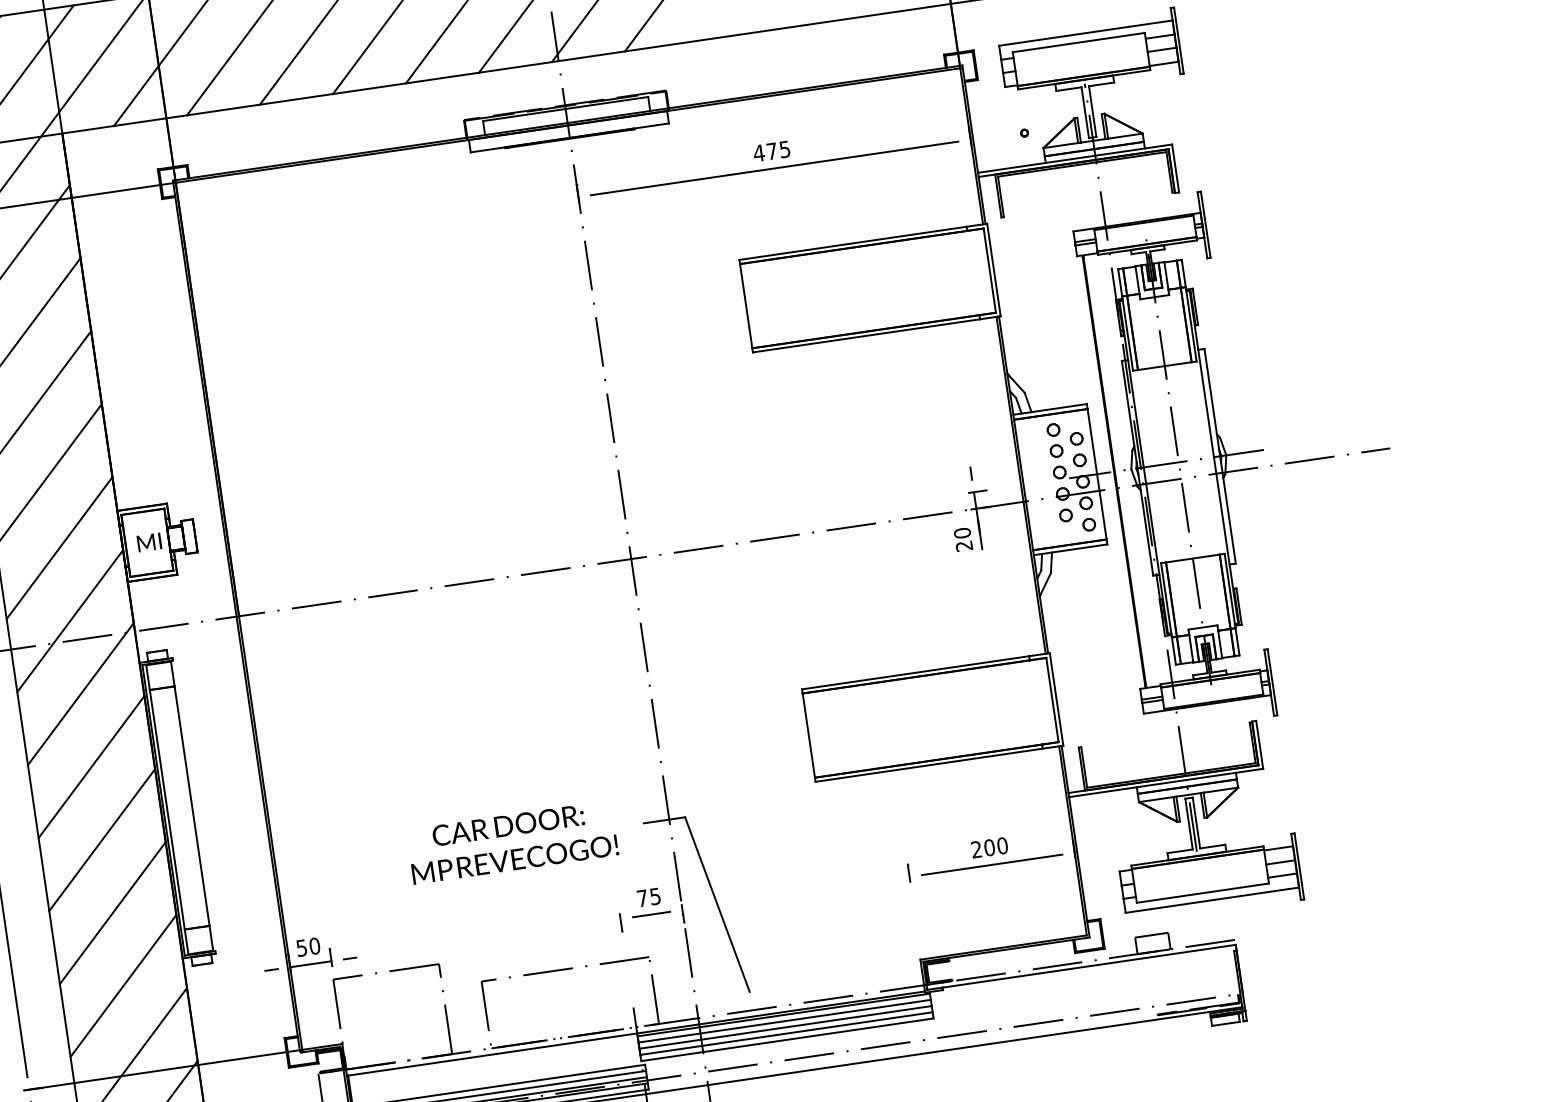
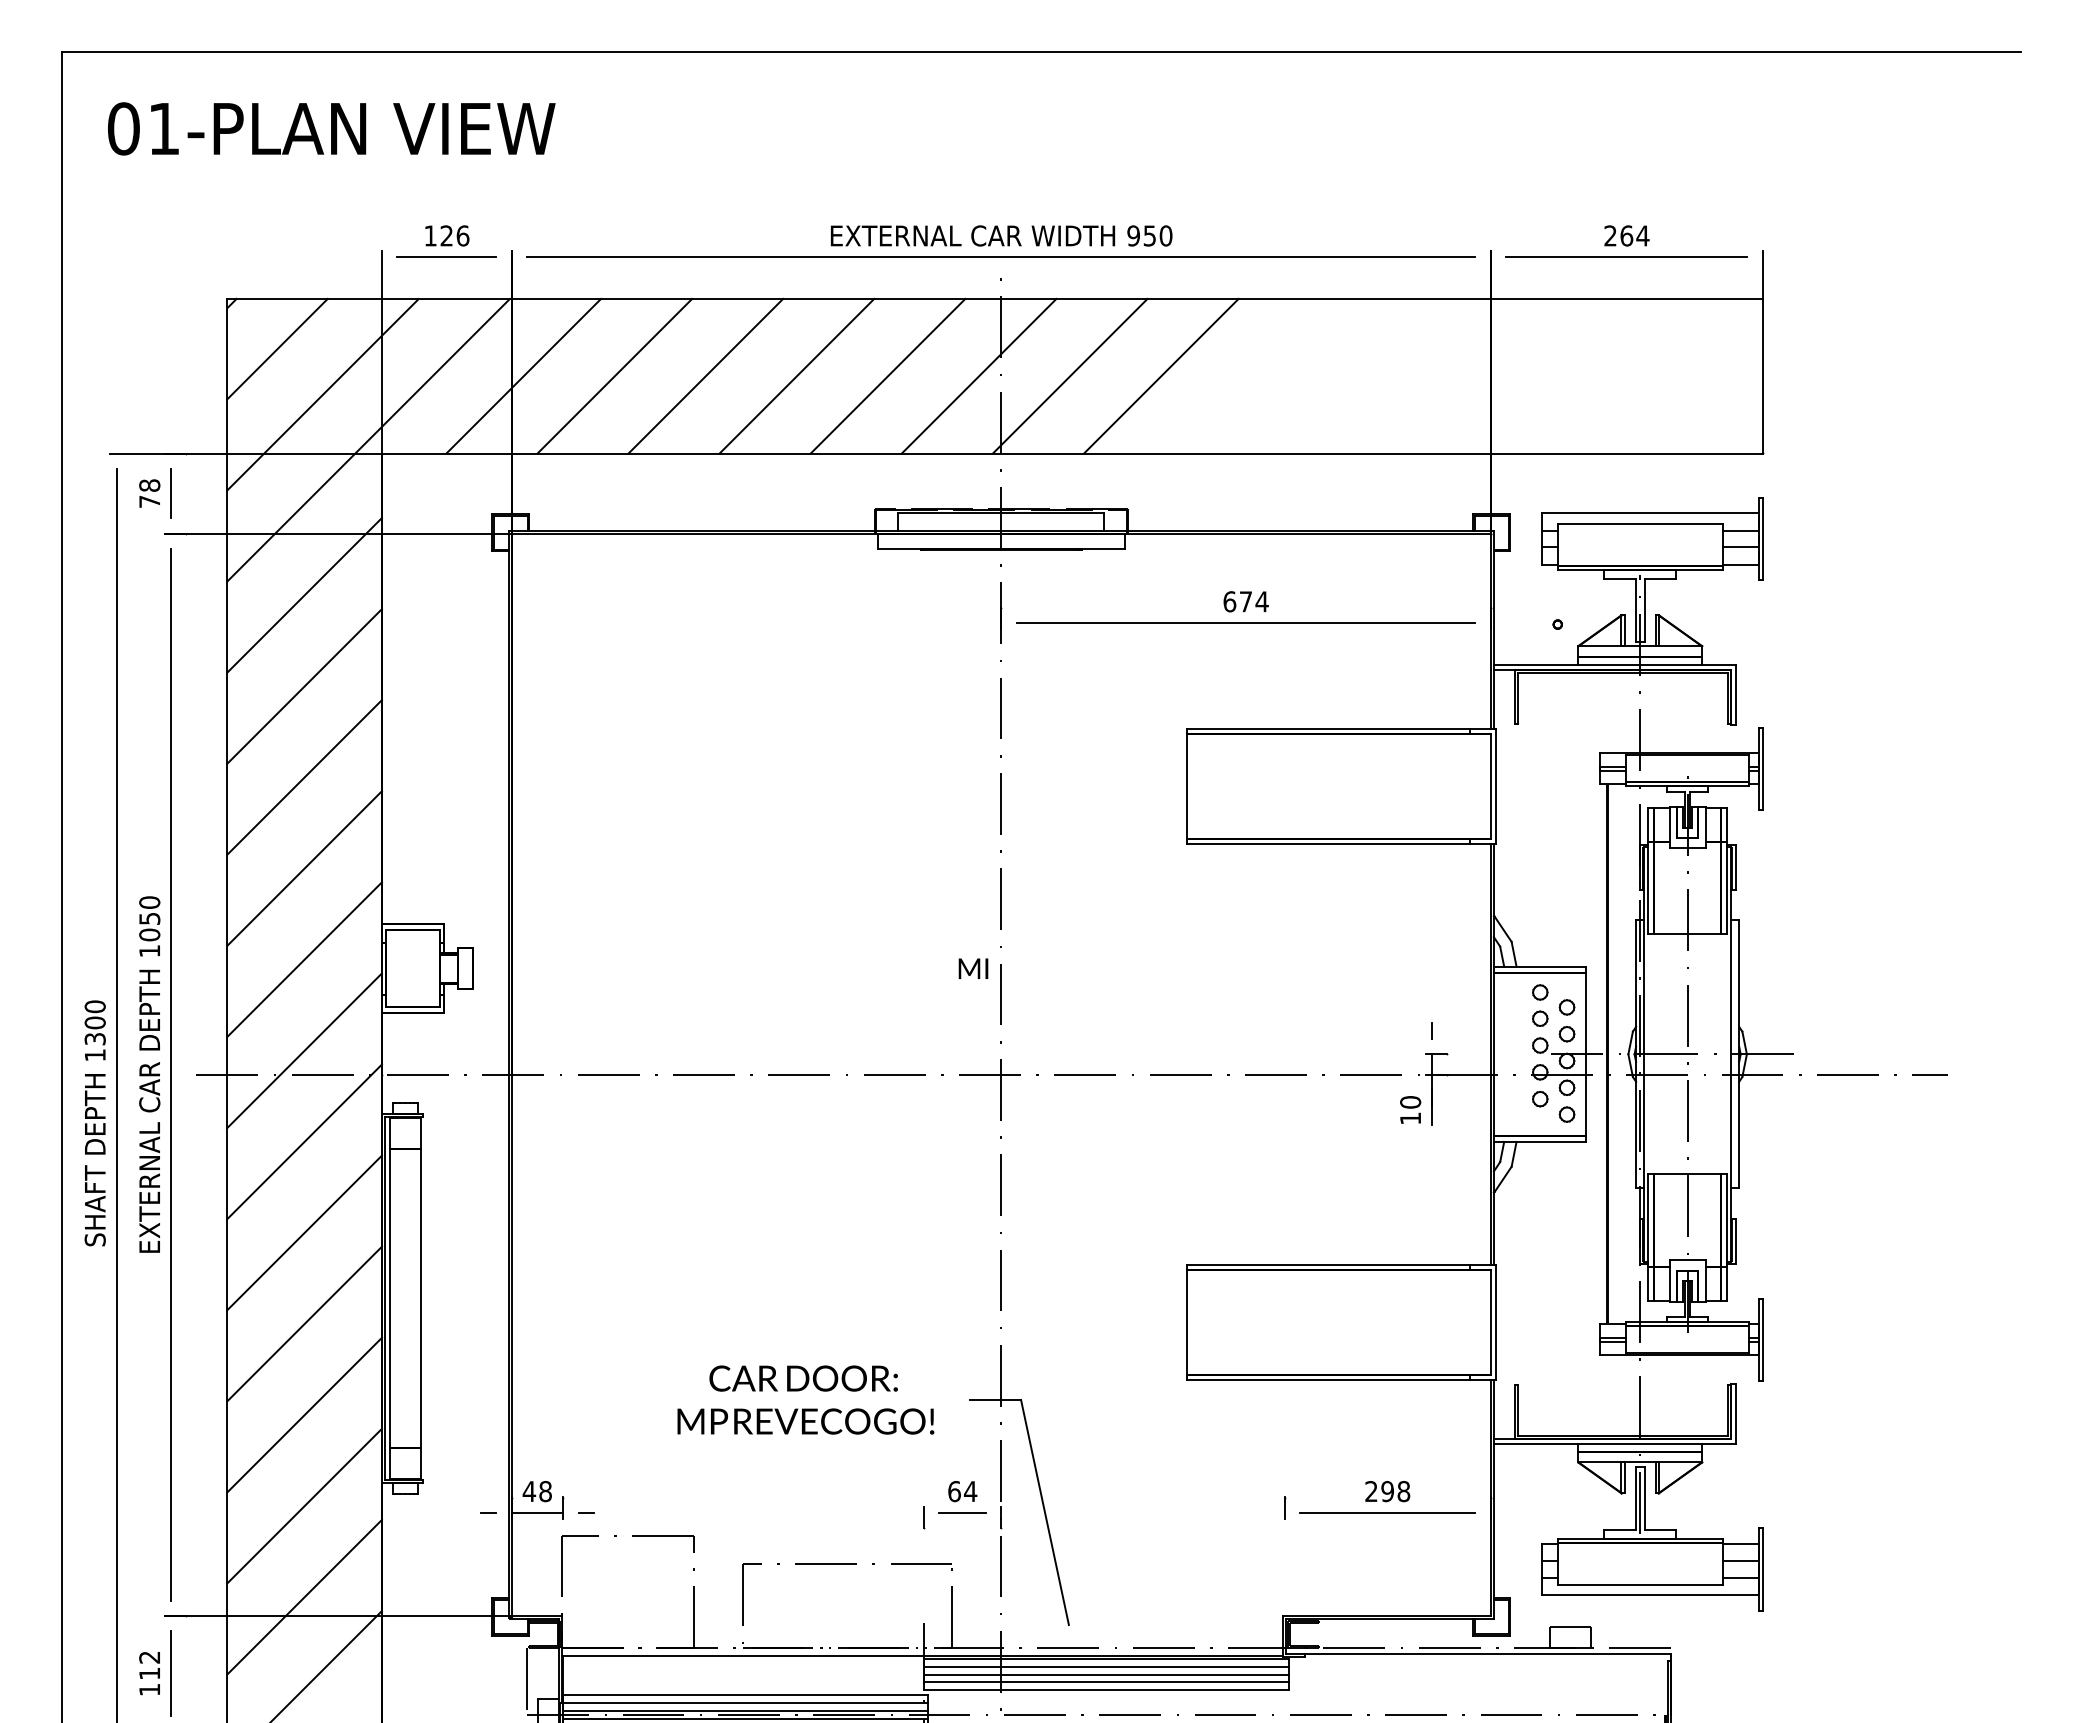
text: (771, 151) -> (1245, 601), 475 -> 674
text: (149, 542) -> (973, 968), moved
text: (964, 546) -> (1410, 1118), 20 -> 10
text: (995, 846) -> (1395, 1491), 200 -> 298
text: (648, 897) -> (962, 1491), 75 -> 64
text: (307, 947) -> (536, 1491), 50 -> 48

